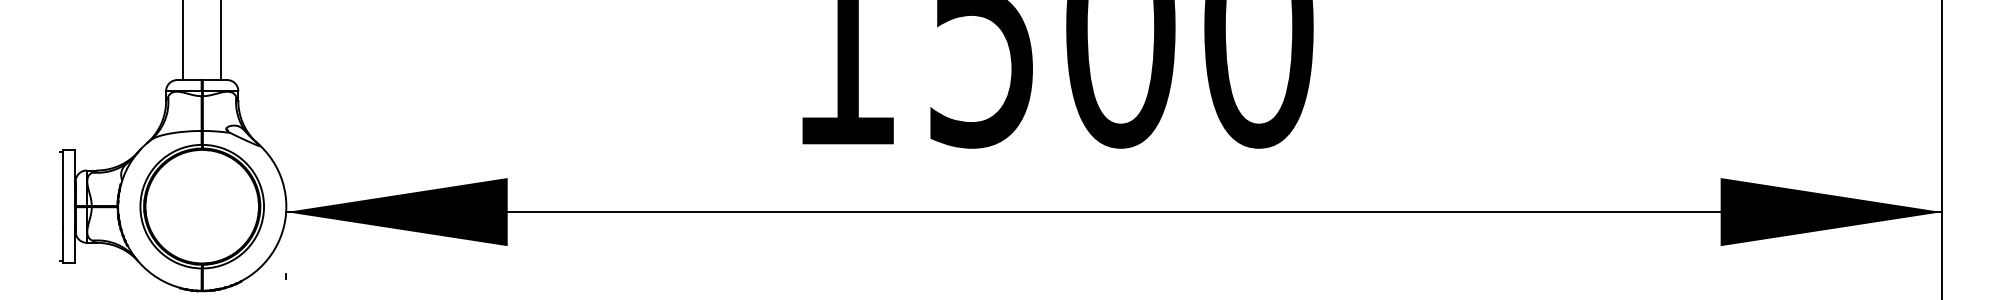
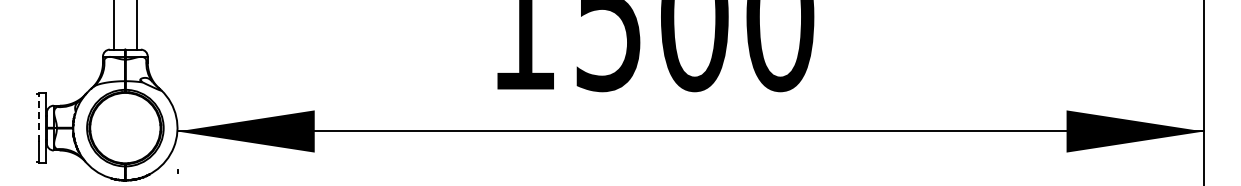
line: (63, 187) -> (39, 116), solid -> dashed

